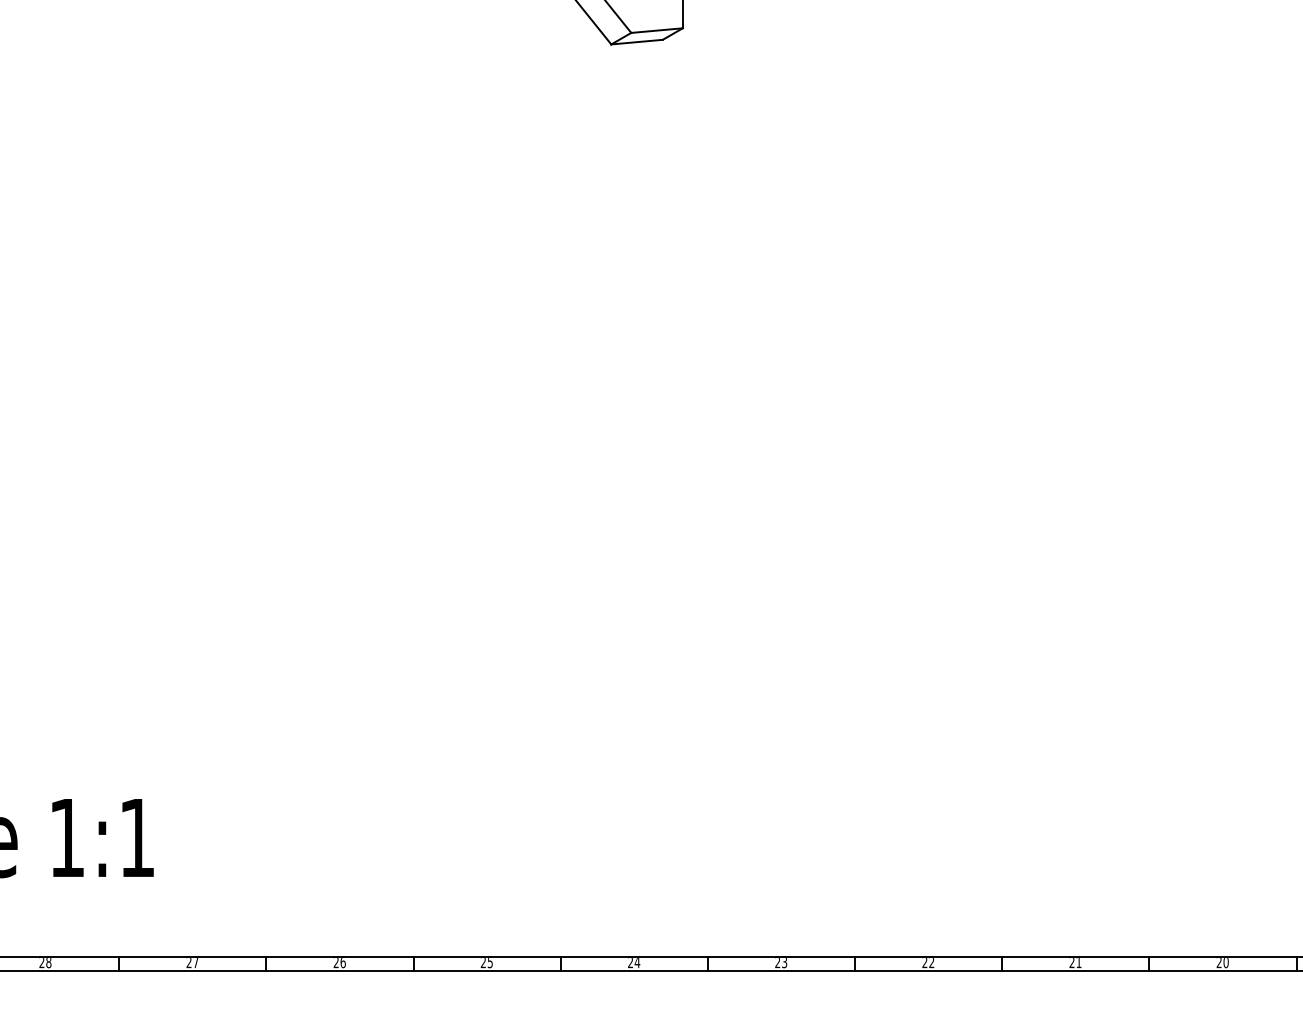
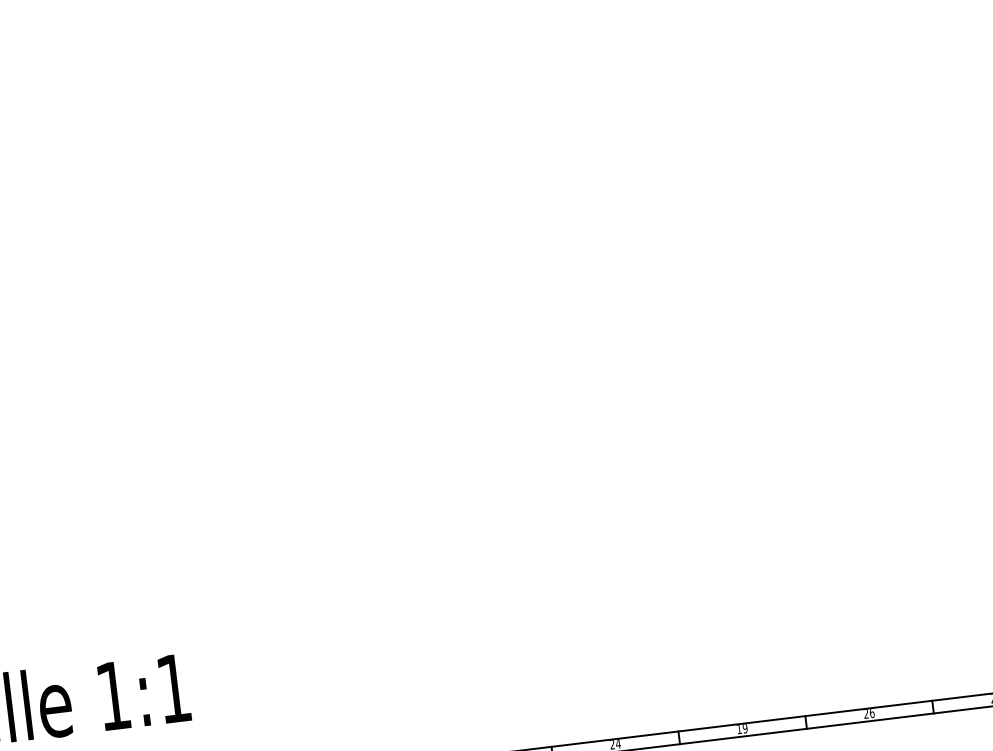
text: (781, 962) -> (742, 728), 23 -> 19
text: (931, 963) -> (872, 714), 22 -> 26

